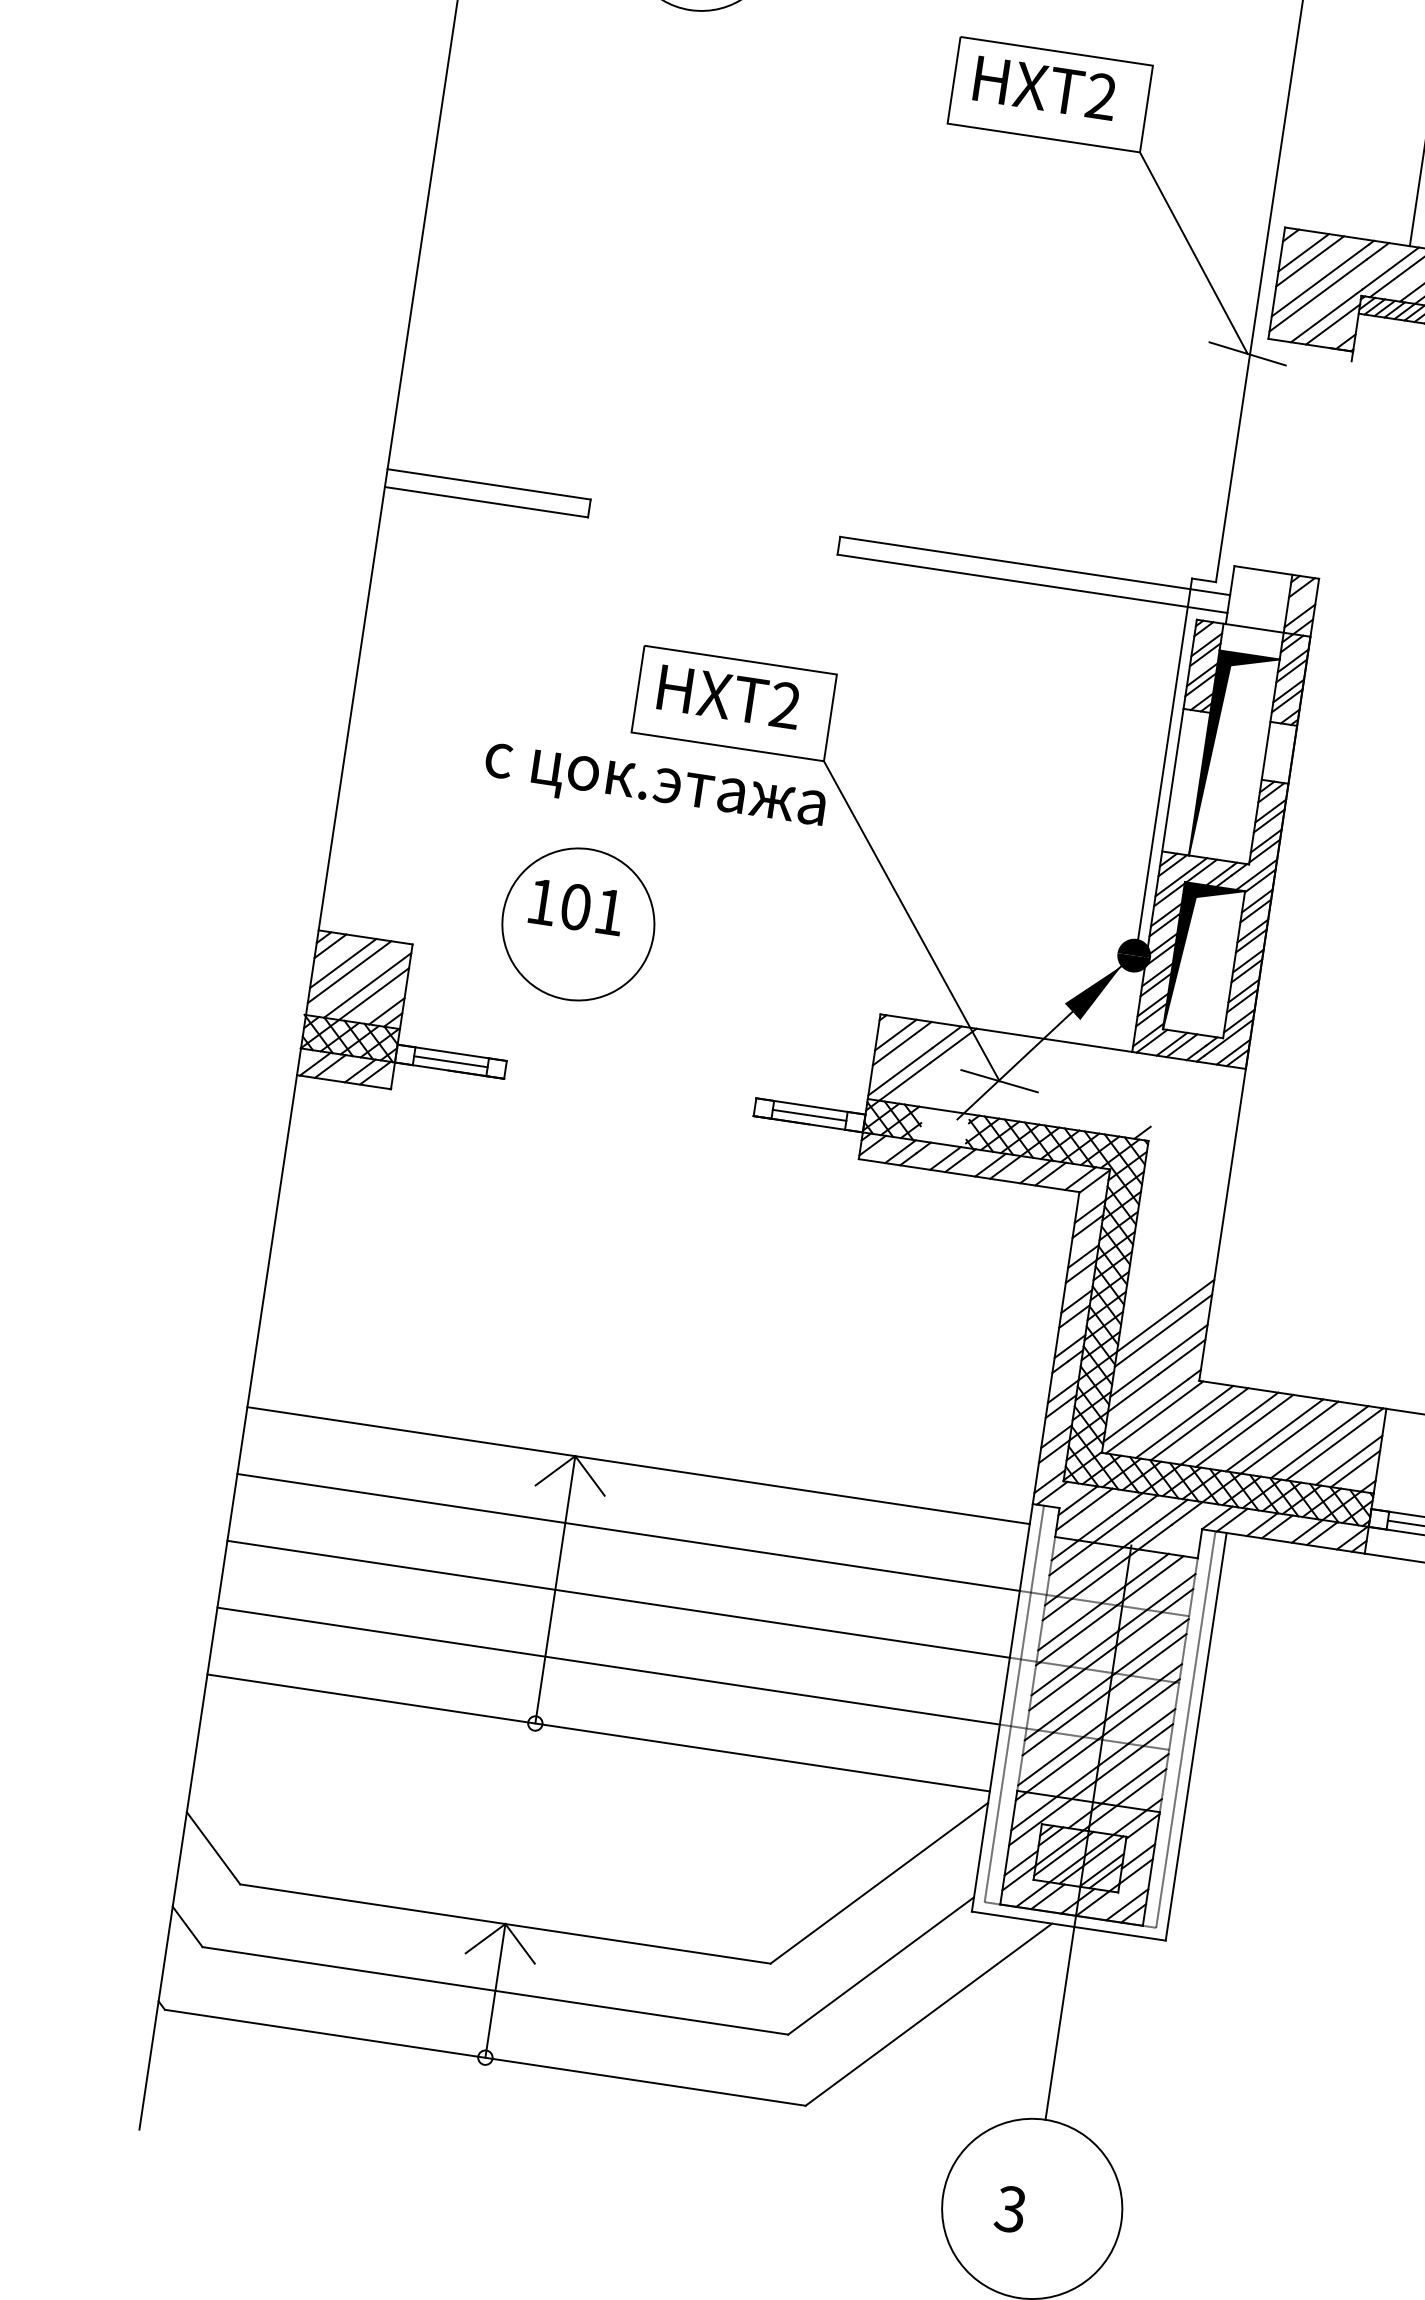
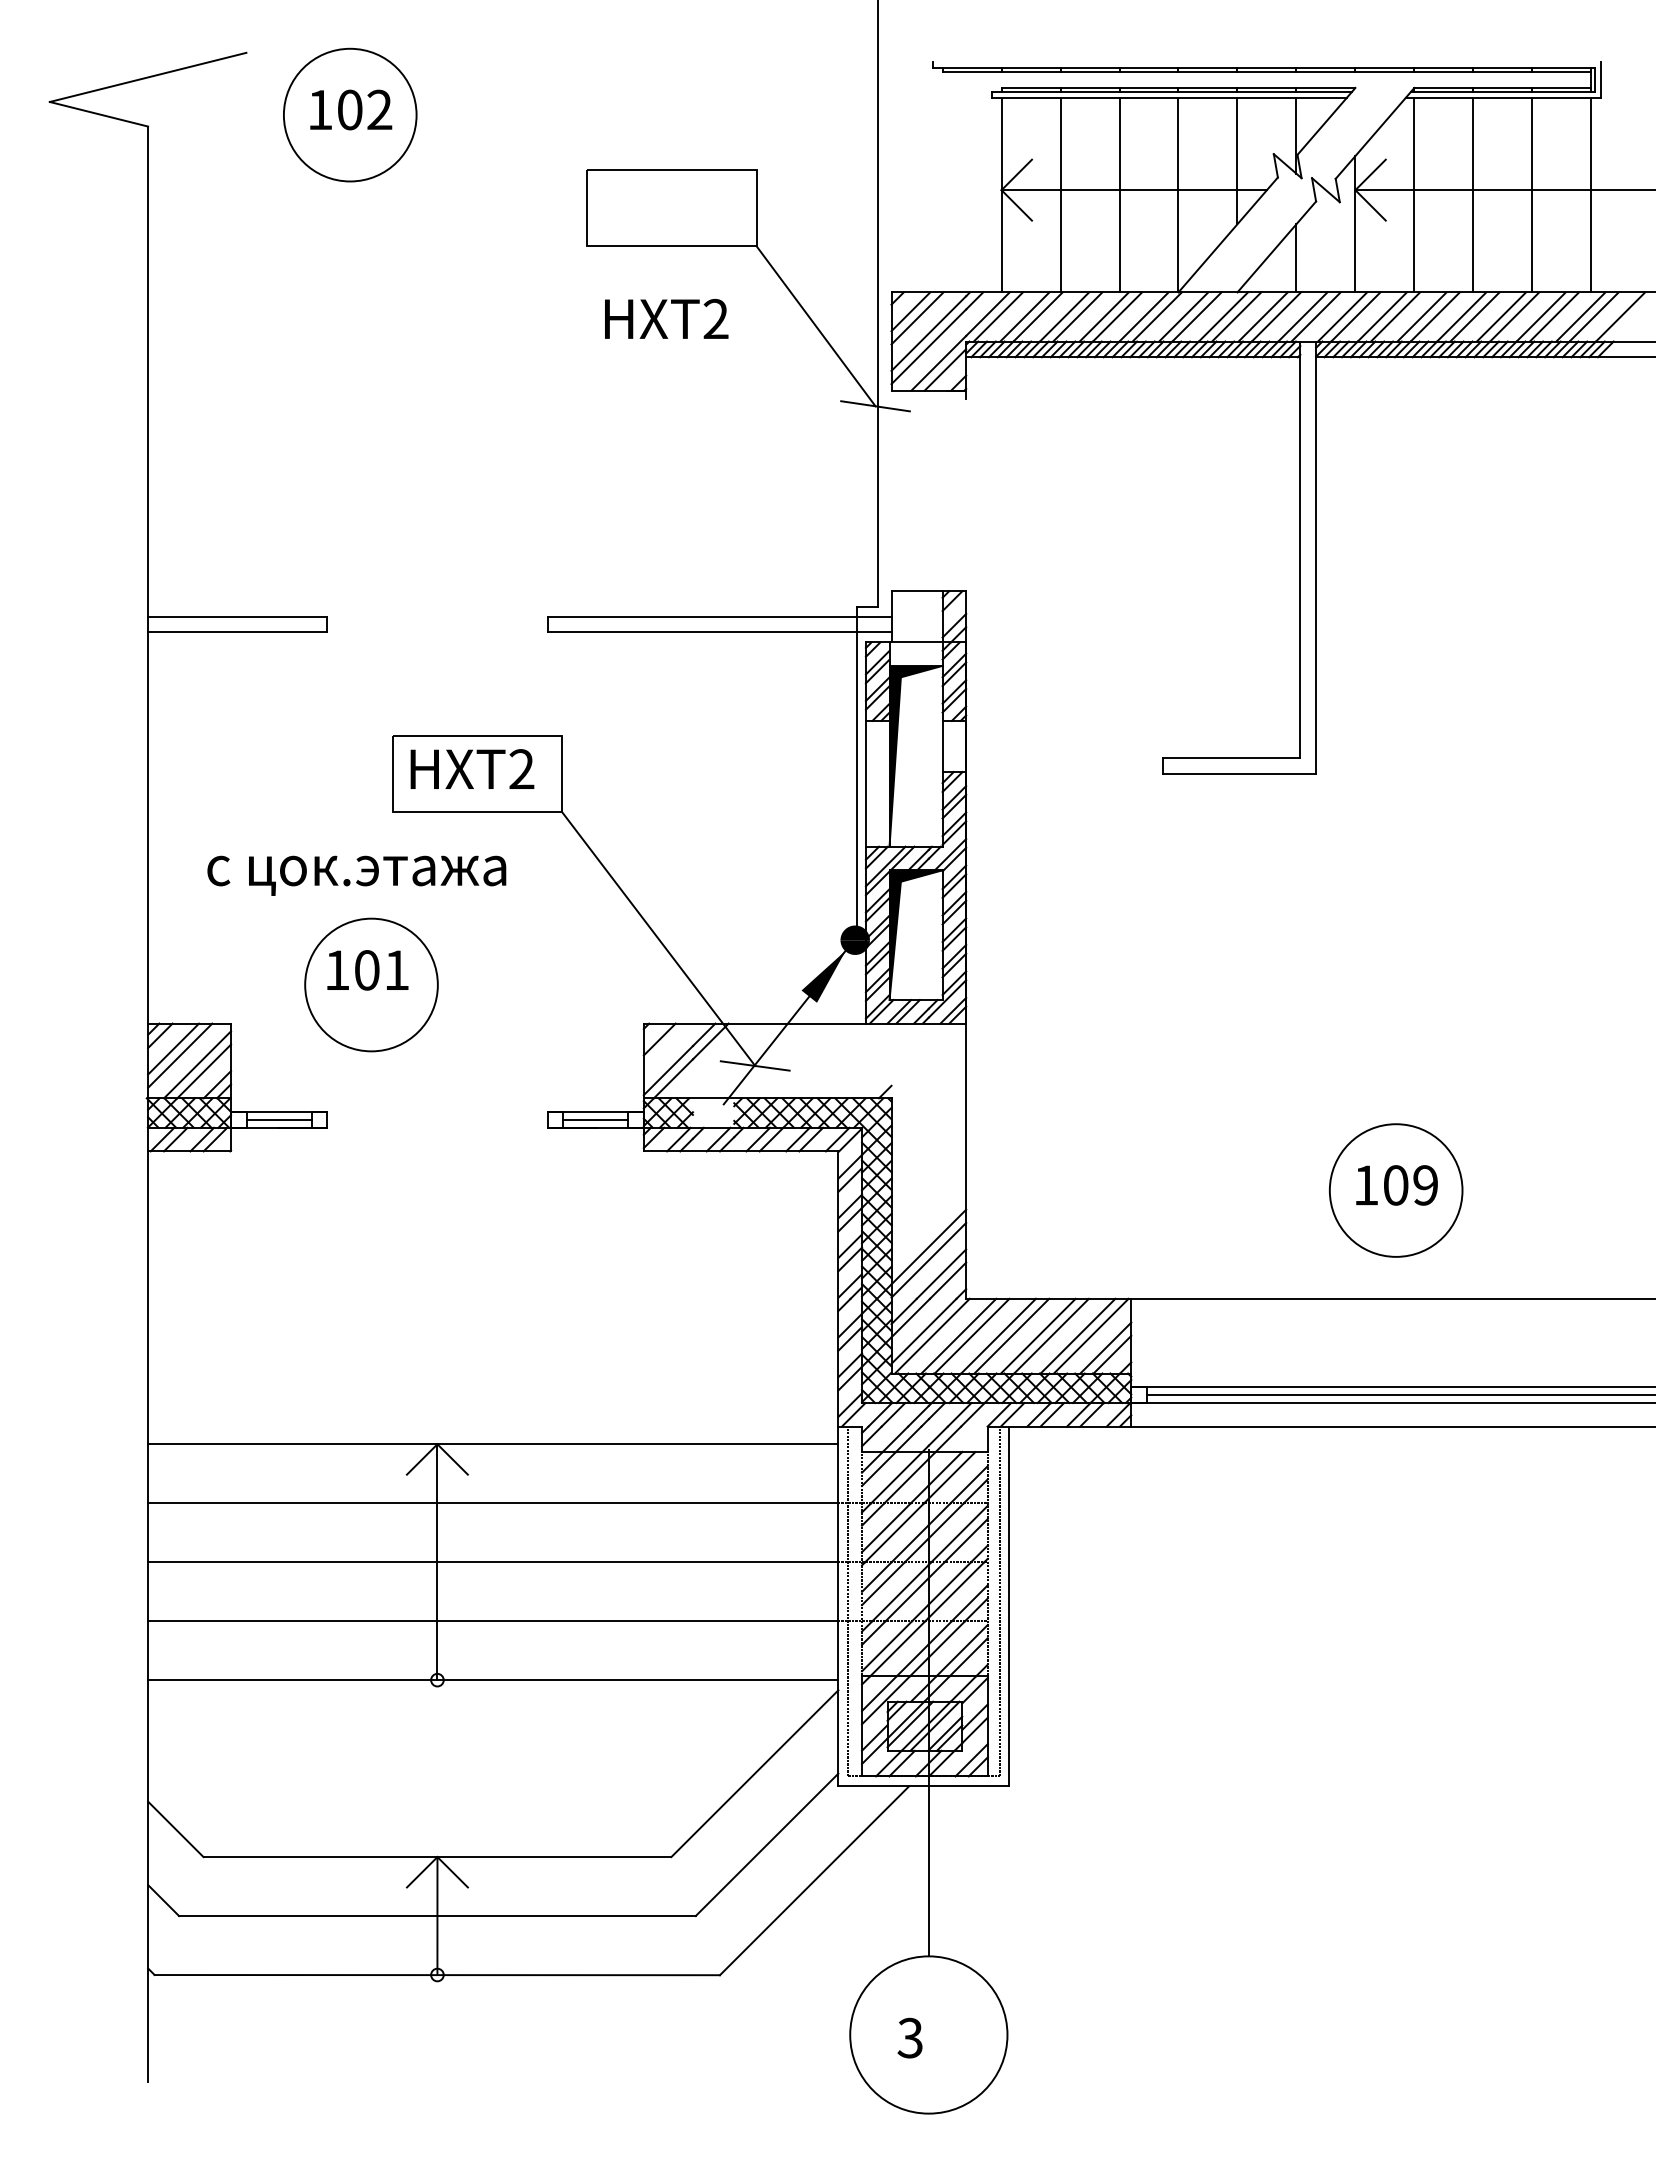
text: (1045, 87) -> (666, 318), moved
text: (654, 789) -> (356, 875), moved
line: (901, 1042) -> (665, 1045), removed

